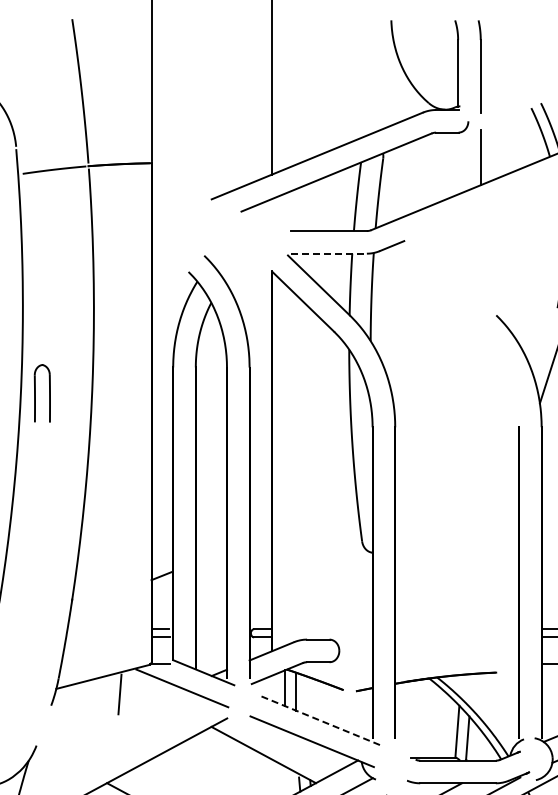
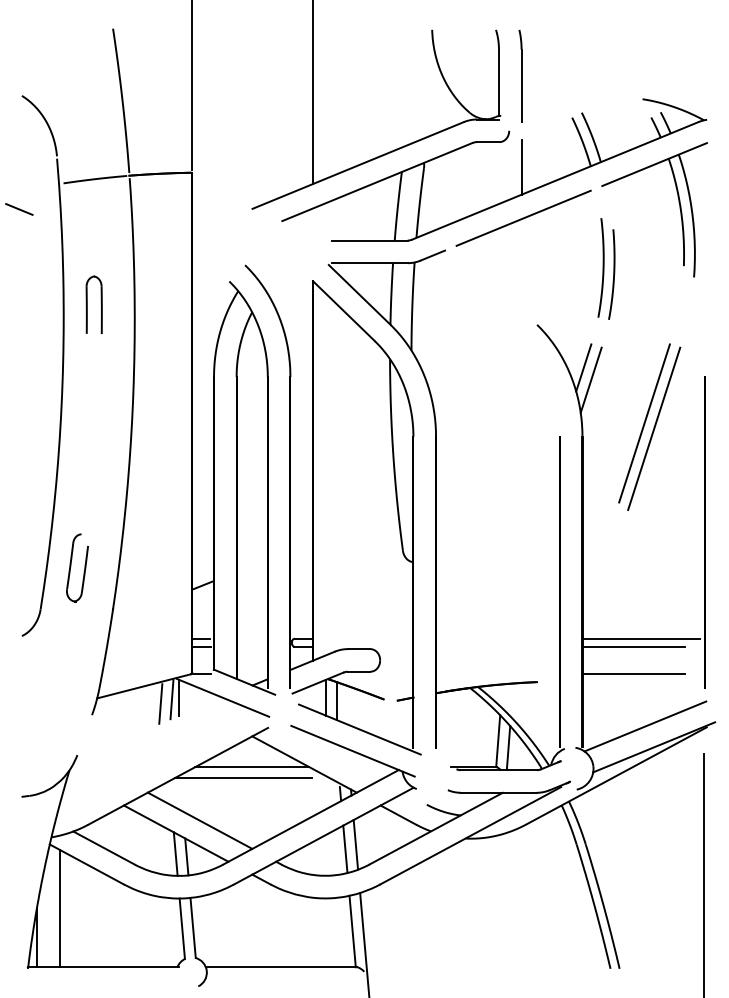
line: (482, 208) -> (523, 217), added
line: (328, 254) -> (369, 263), dashed -> solid
line: (542, 358) -> (583, 367), added
part: (41, 393) -> (93, 304), moved
part: (36, 558) -> (77, 567), added
line: (138, 688) -> (179, 697), added
line: (130, 690) -> (171, 699), added
line: (318, 720) -> (359, 729), dashed -> solid
line: (211, 758) -> (252, 767), added
line: (202, 768) -> (243, 777), added

